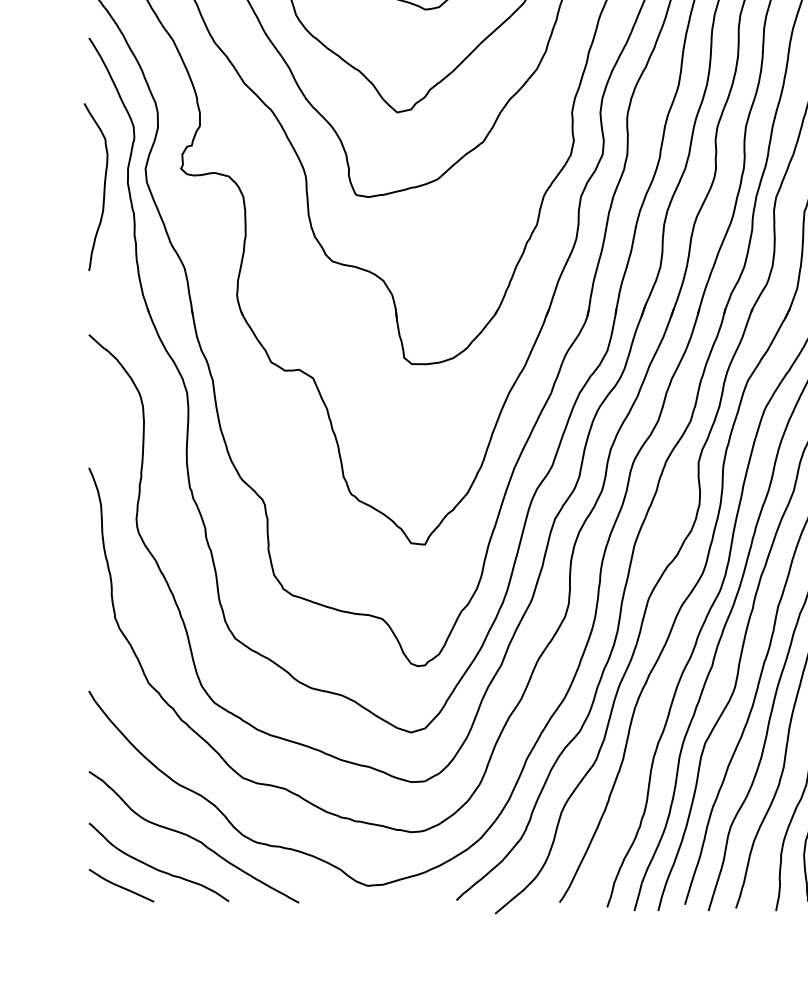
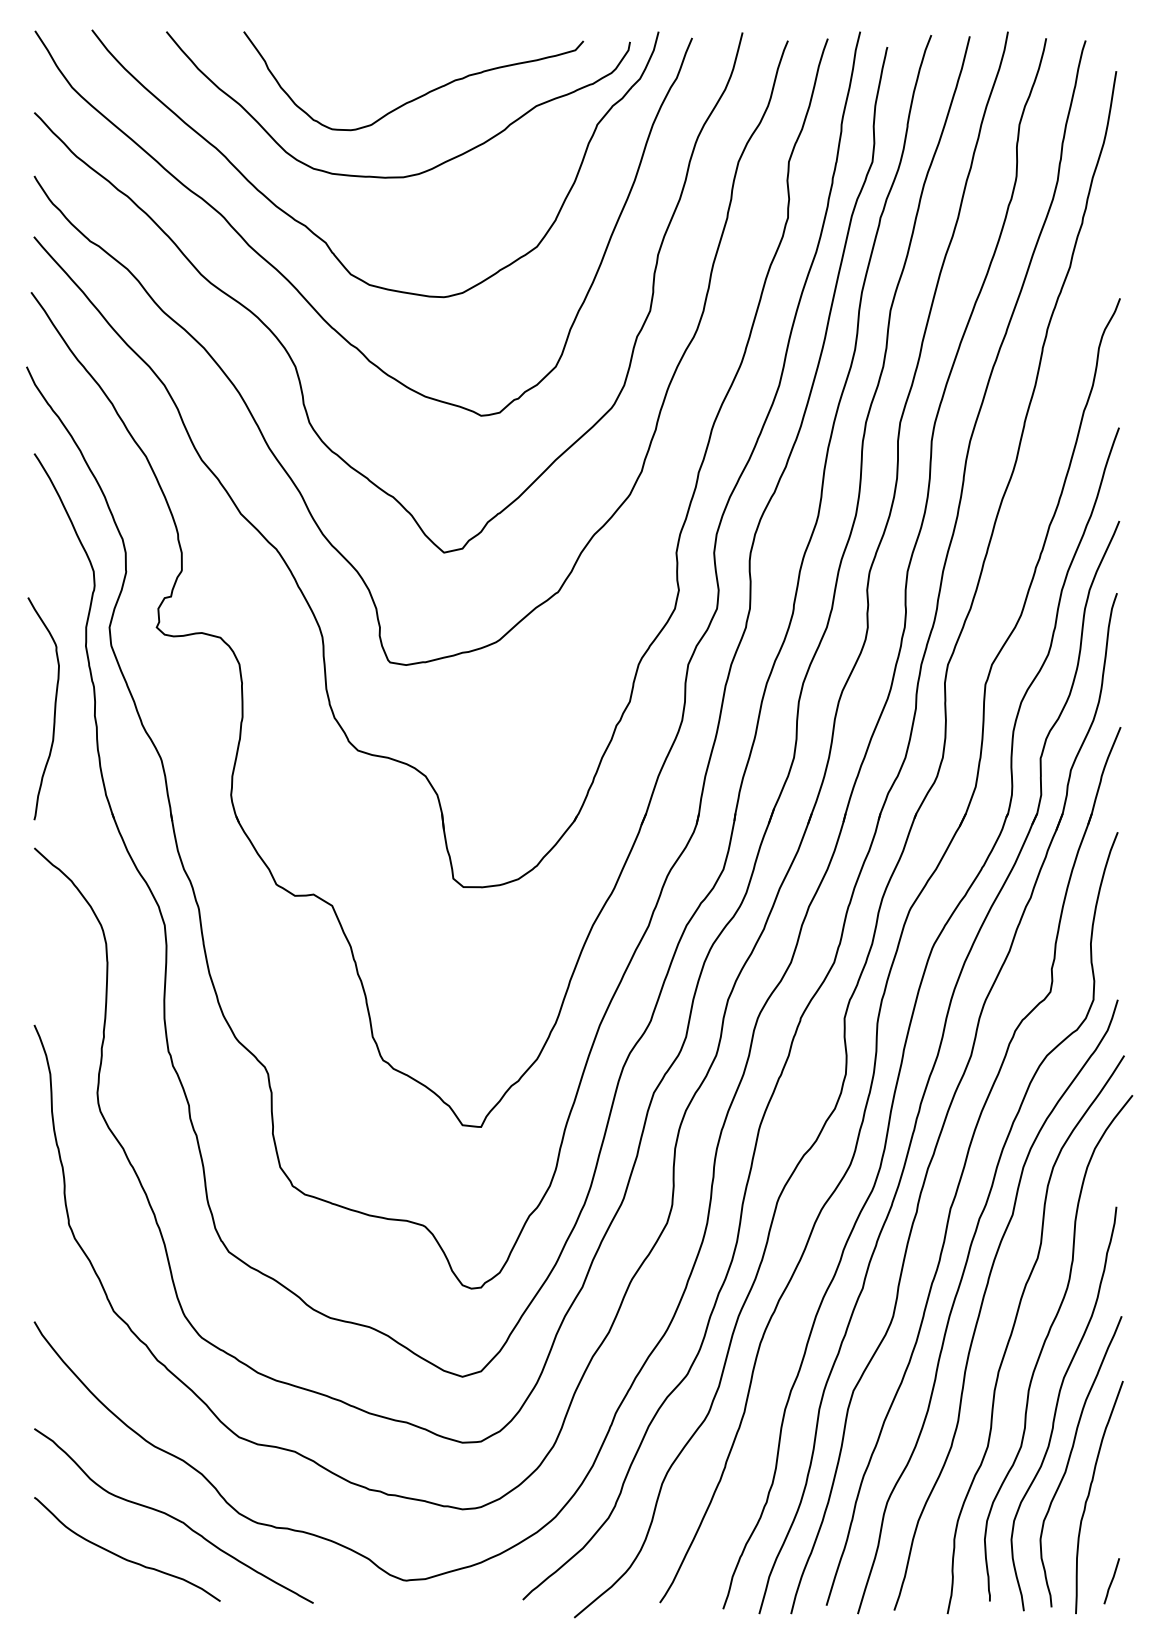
curve: (104, 186) -> (54, 708), moved
curve: (121, 886) -> (77, 1581), removed

